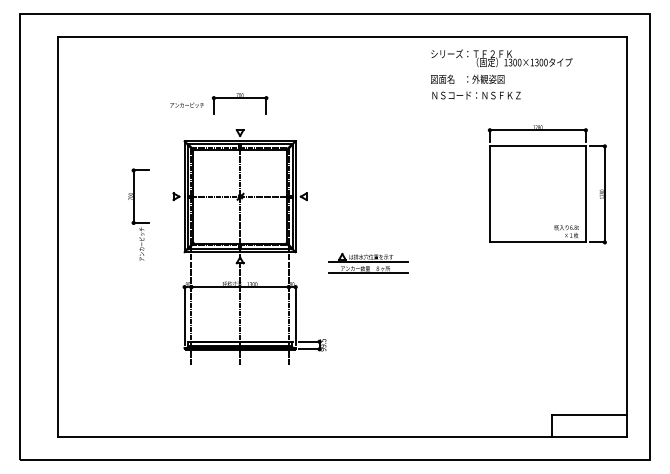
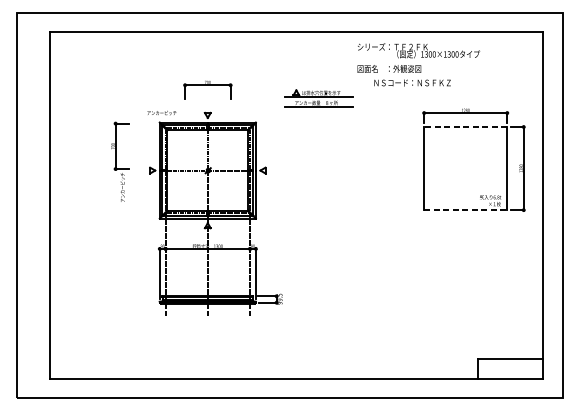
text: (501, 66) -> (418, 57), moved
text: (186, 104) -> (161, 112), moved
line: (537, 146) -> (465, 127), solid -> dashed
part: (138, 214) -> (119, 161), moved
line: (537, 242) -> (465, 210), solid -> dashed
part: (368, 263) -> (319, 98), moved

